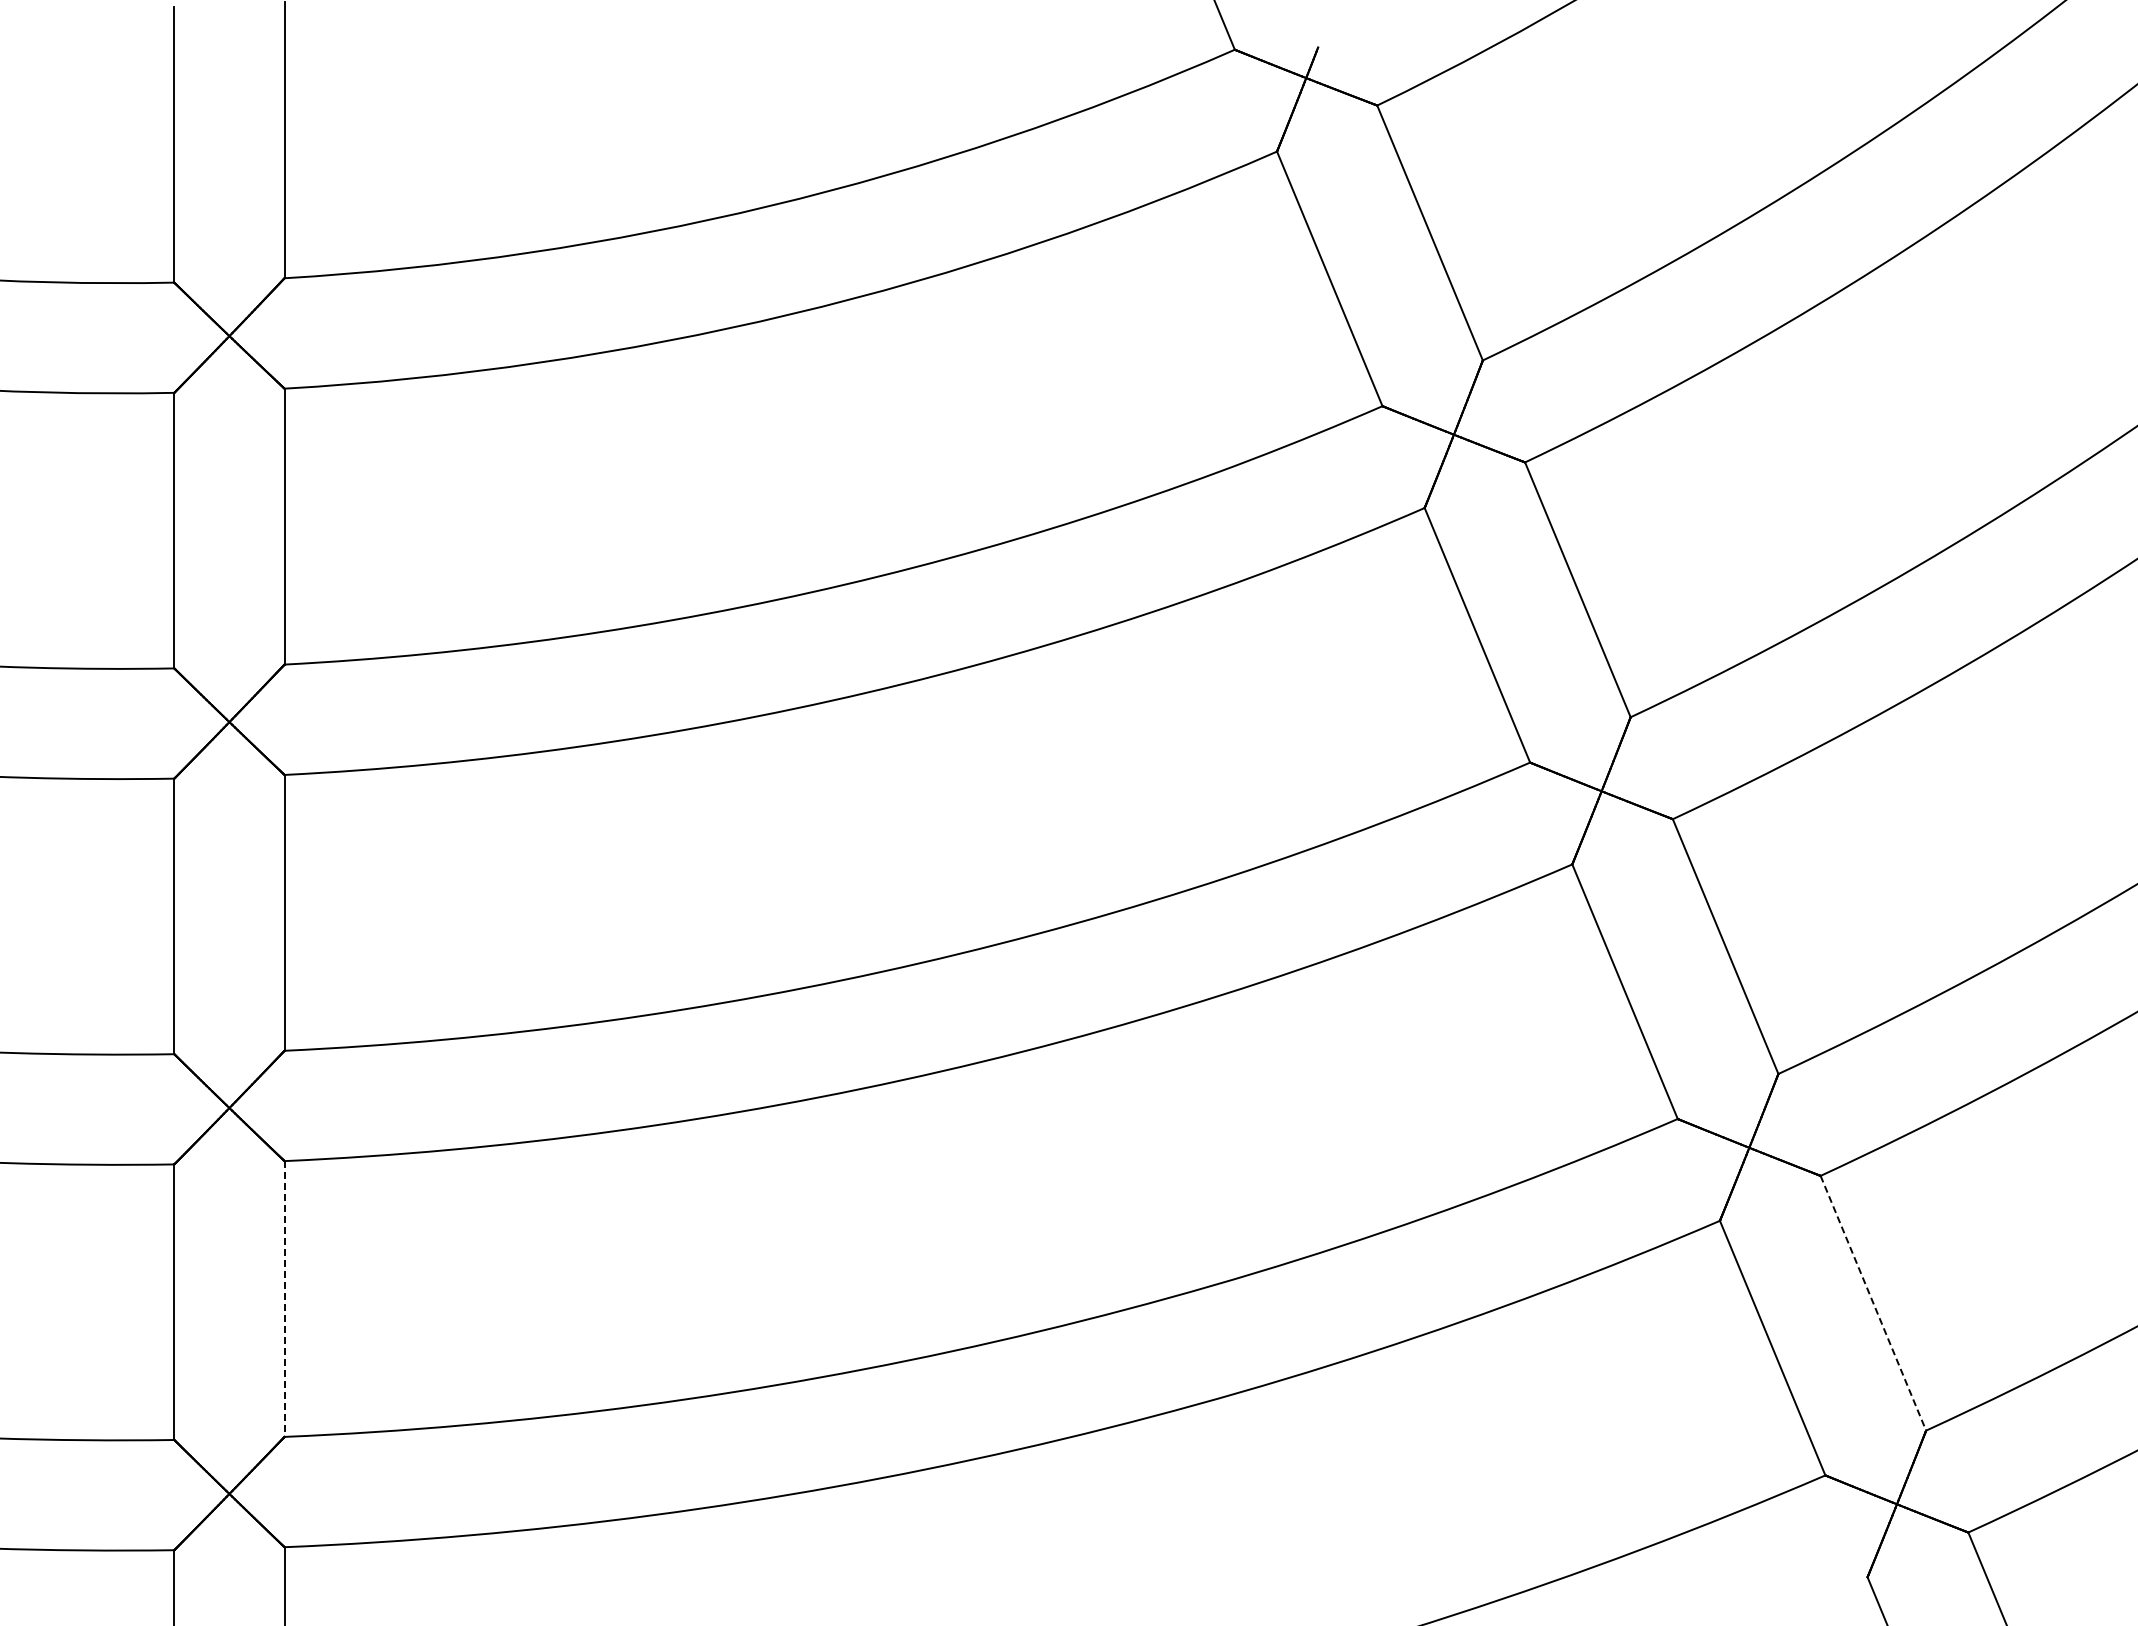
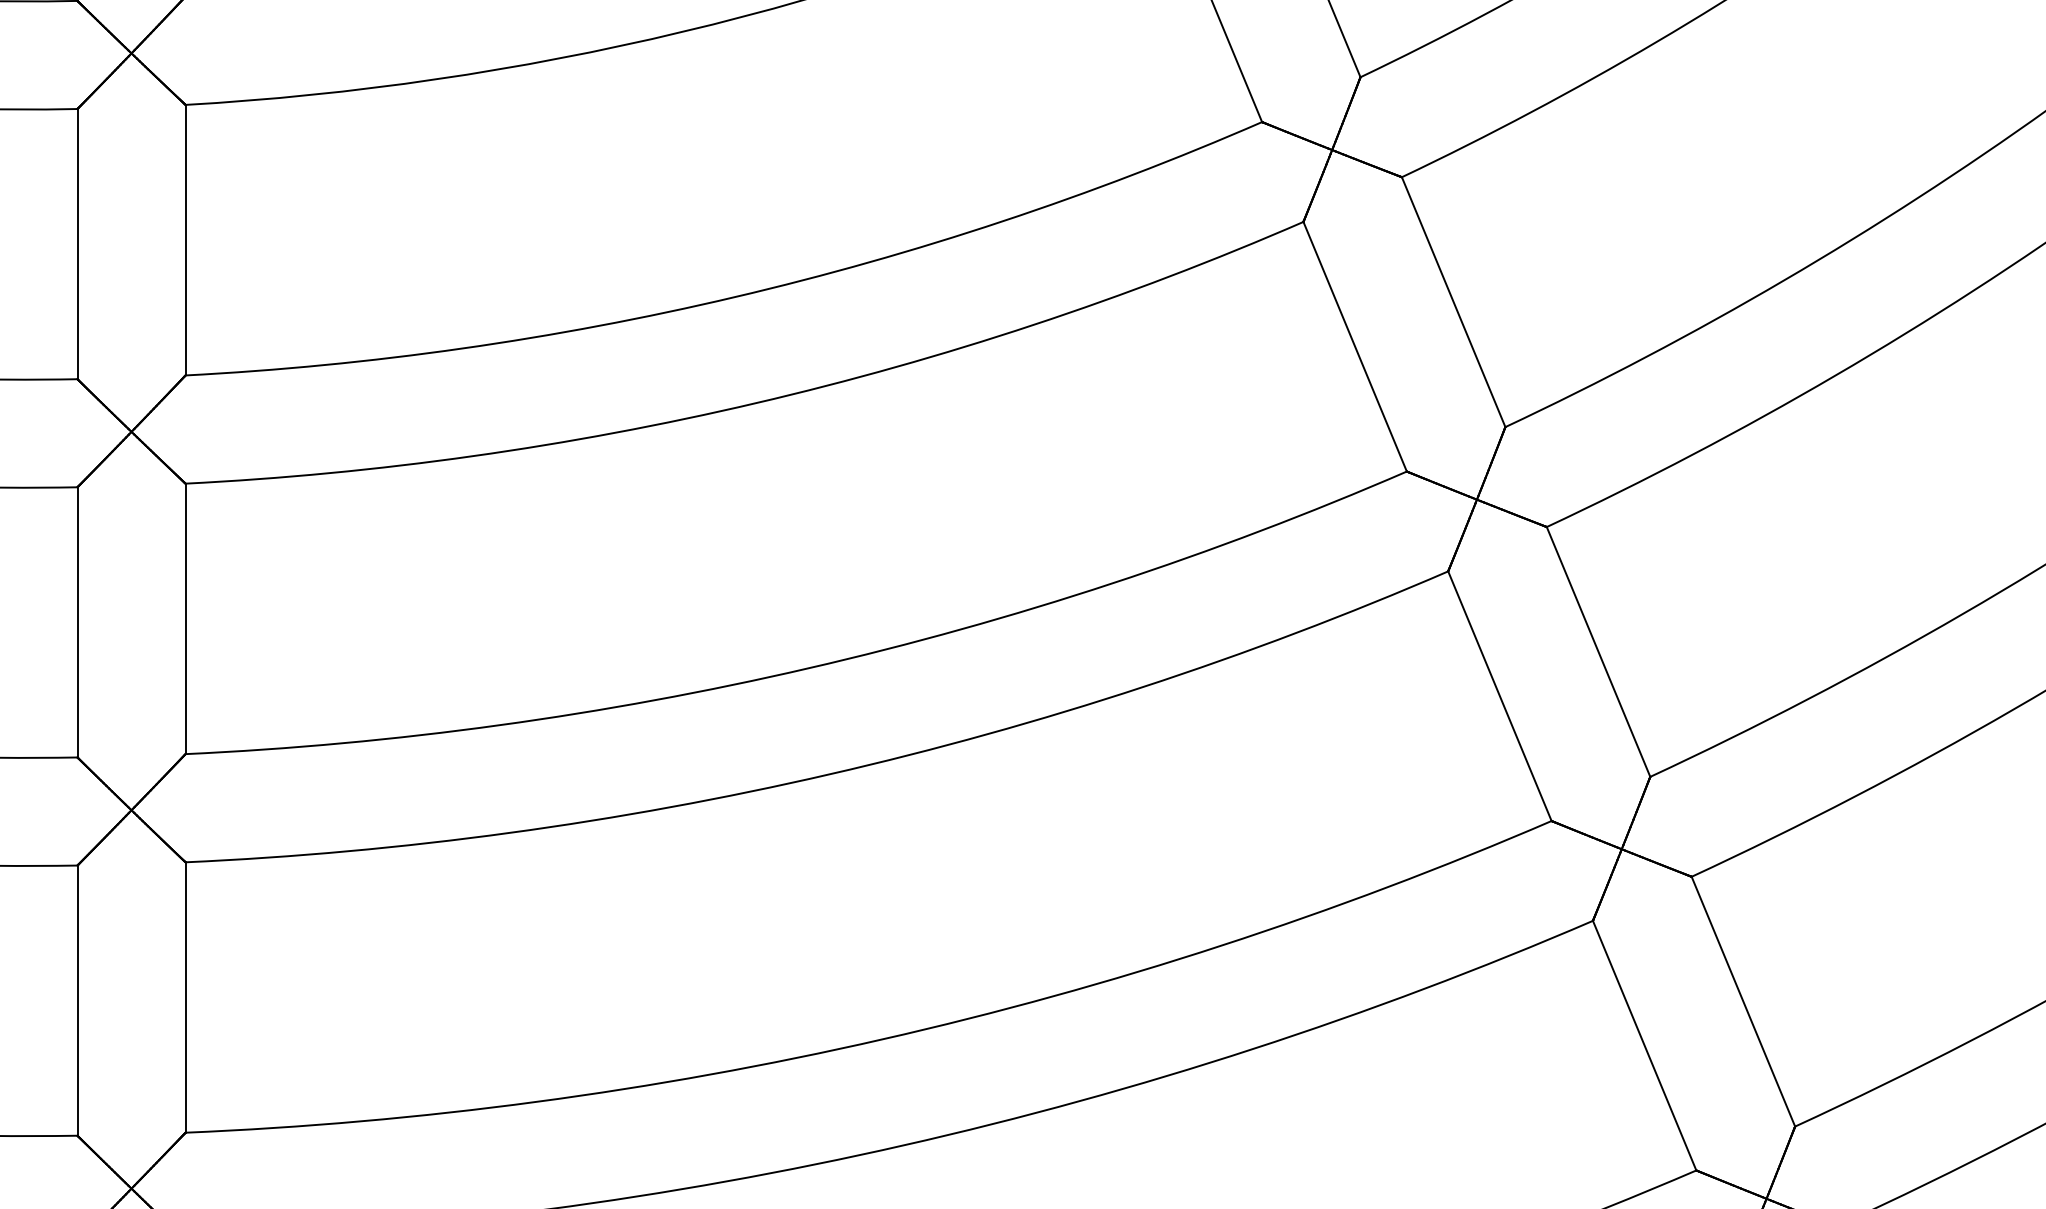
line: (284, 1299) -> (185, 997), dashed -> solid
line: (1873, 1303) -> (1743, 1001), dashed -> solid

